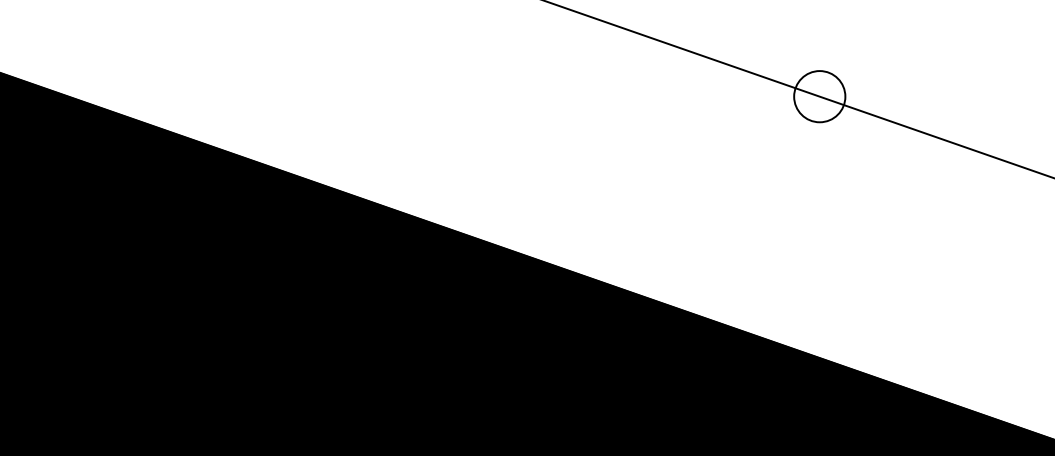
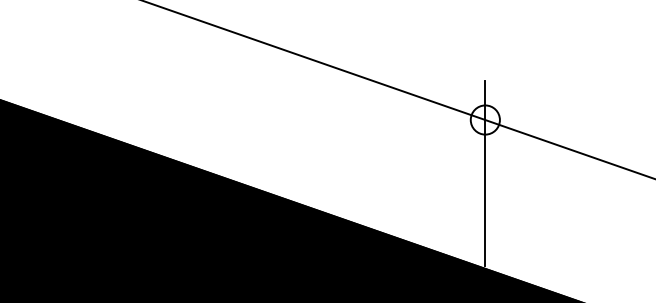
line: (820, 190) -> (485, 173), added

